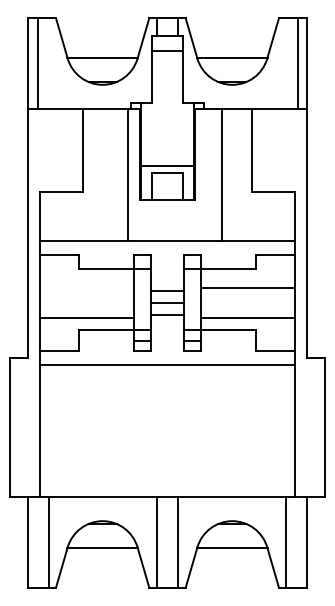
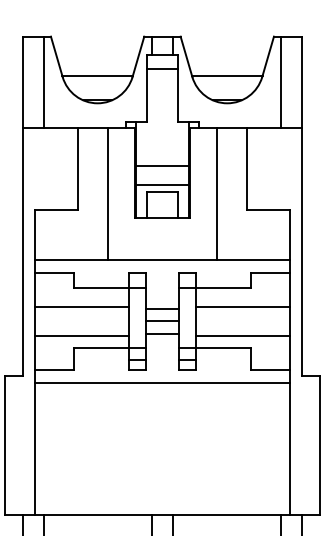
line: (37, 63) -> (43, 81), moved
line: (298, 63) -> (281, 81), moved
line: (167, 147) -> (162, 165), added
line: (127, 175) -> (107, 193), moved
line: (86, 288) -> (81, 306), added

